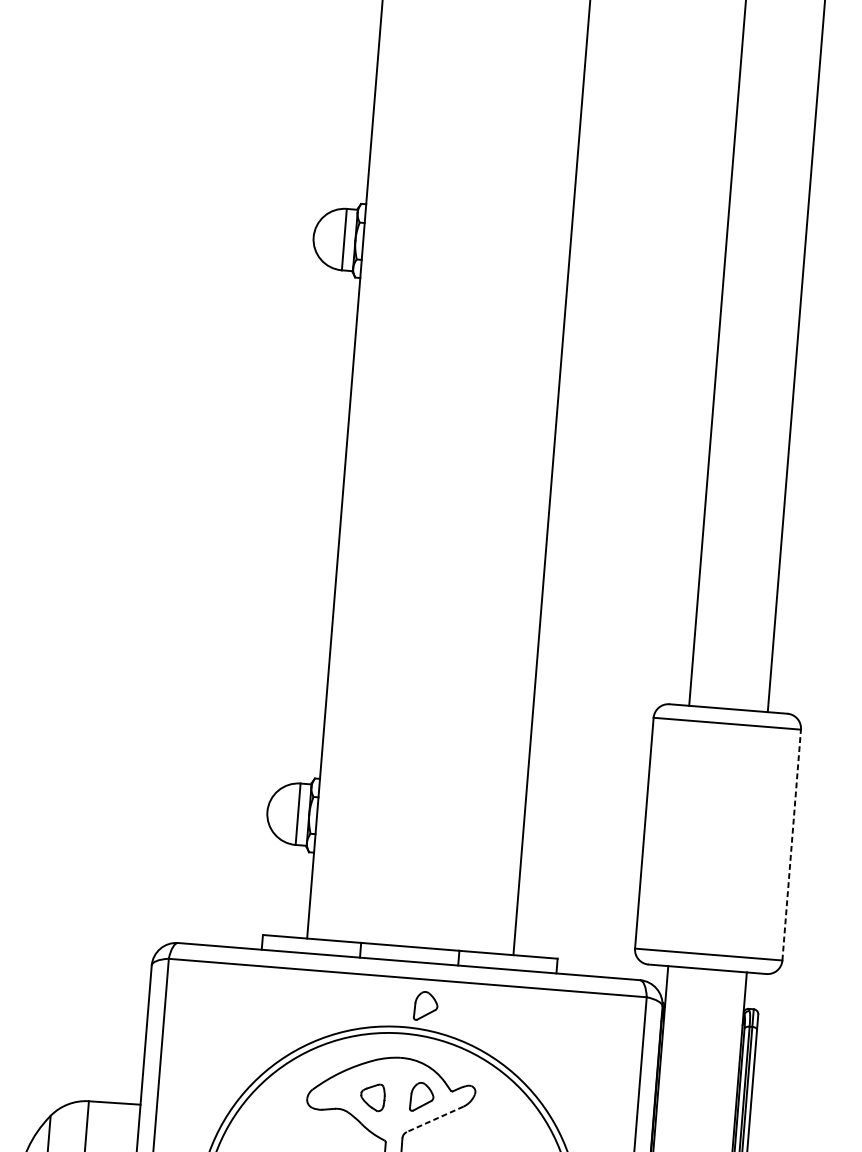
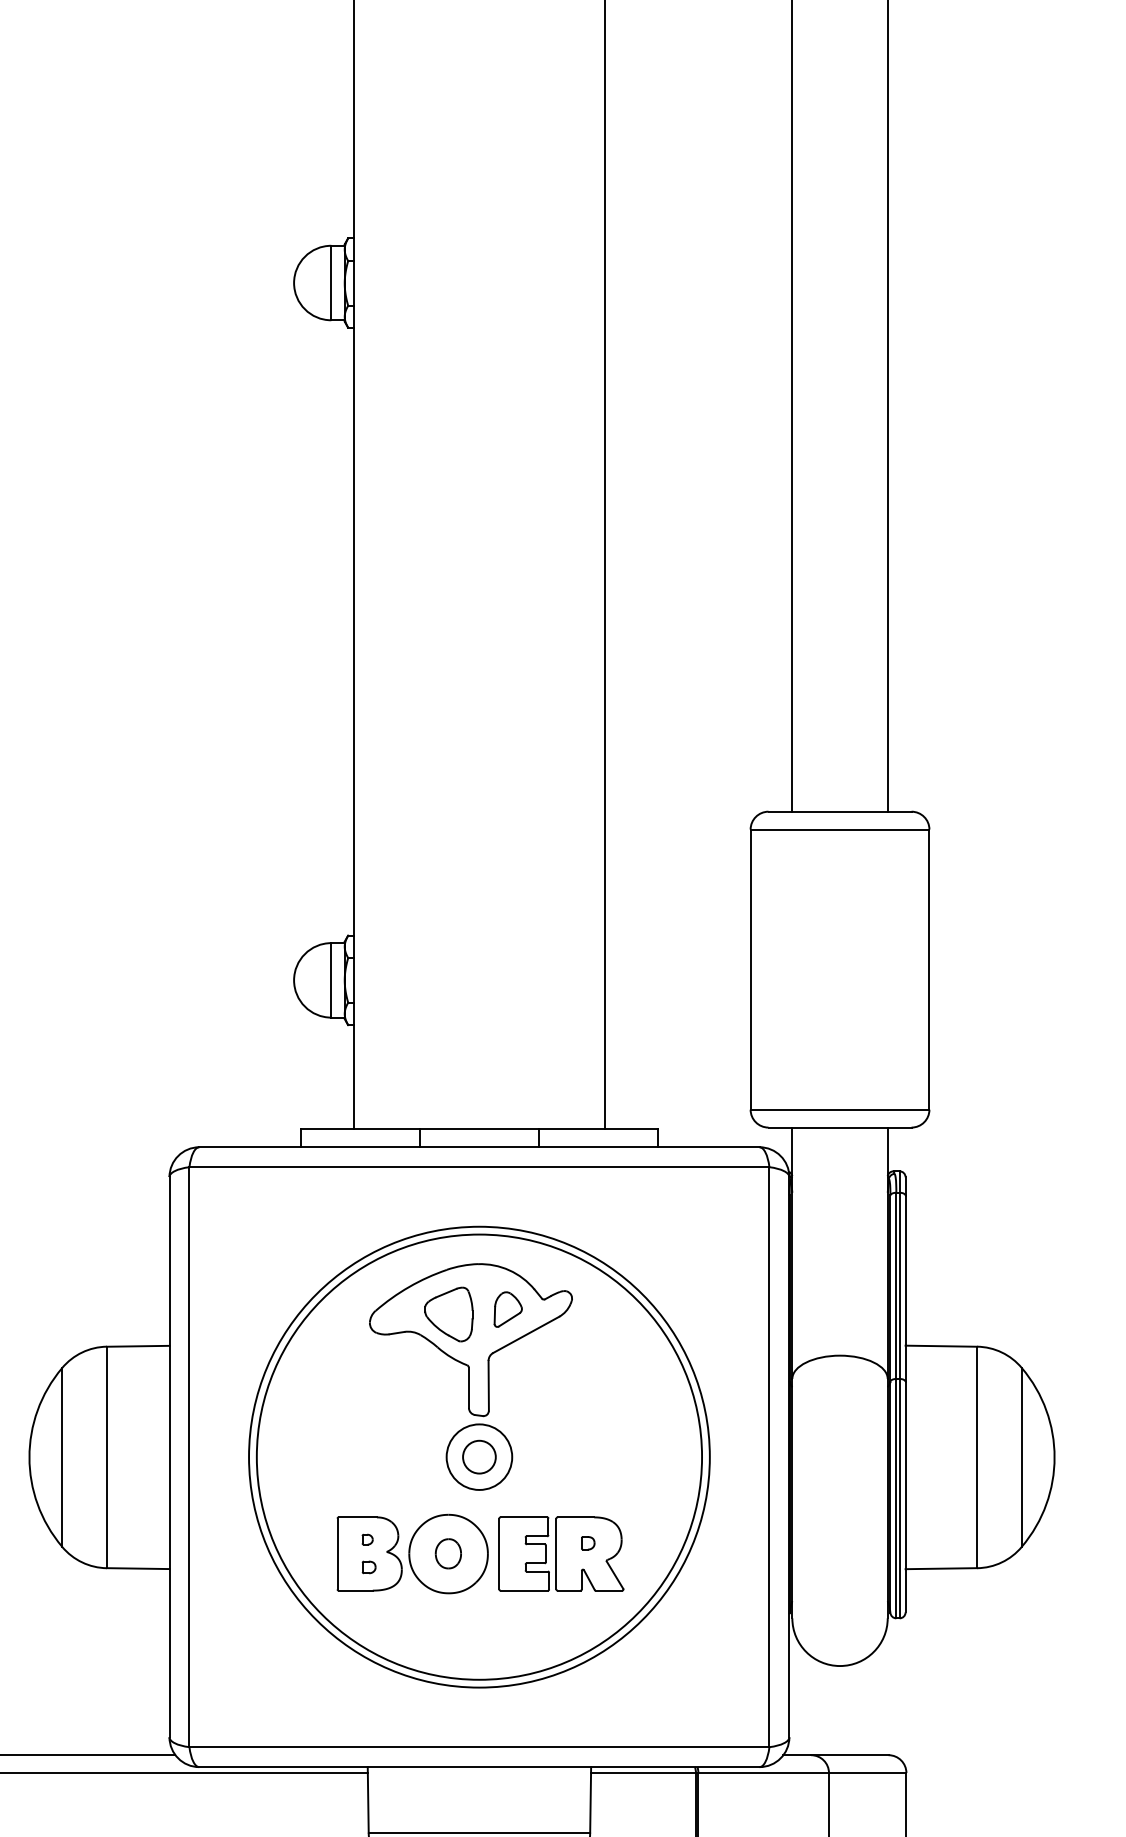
line: (791, 844) -> (929, 969), dashed -> solid
part: (425, 1006) -> (503, 1199), removed
part: (372, 1097) -> (448, 1314), size x1.67
line: (435, 1119) -> (526, 1334), dashed -> solid

